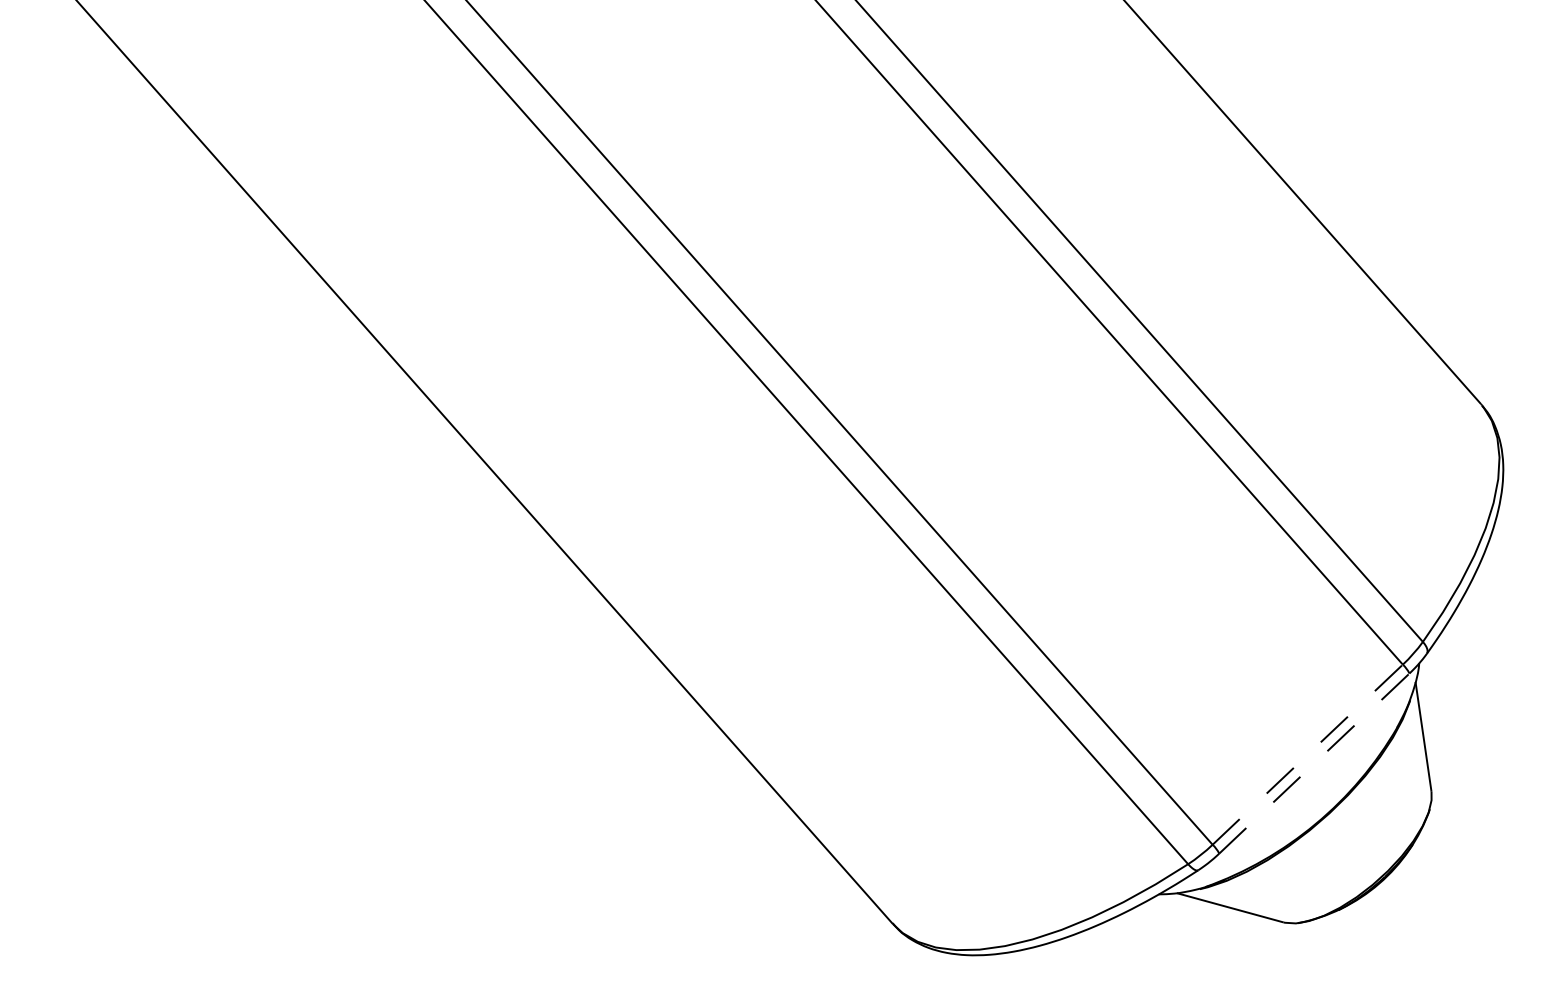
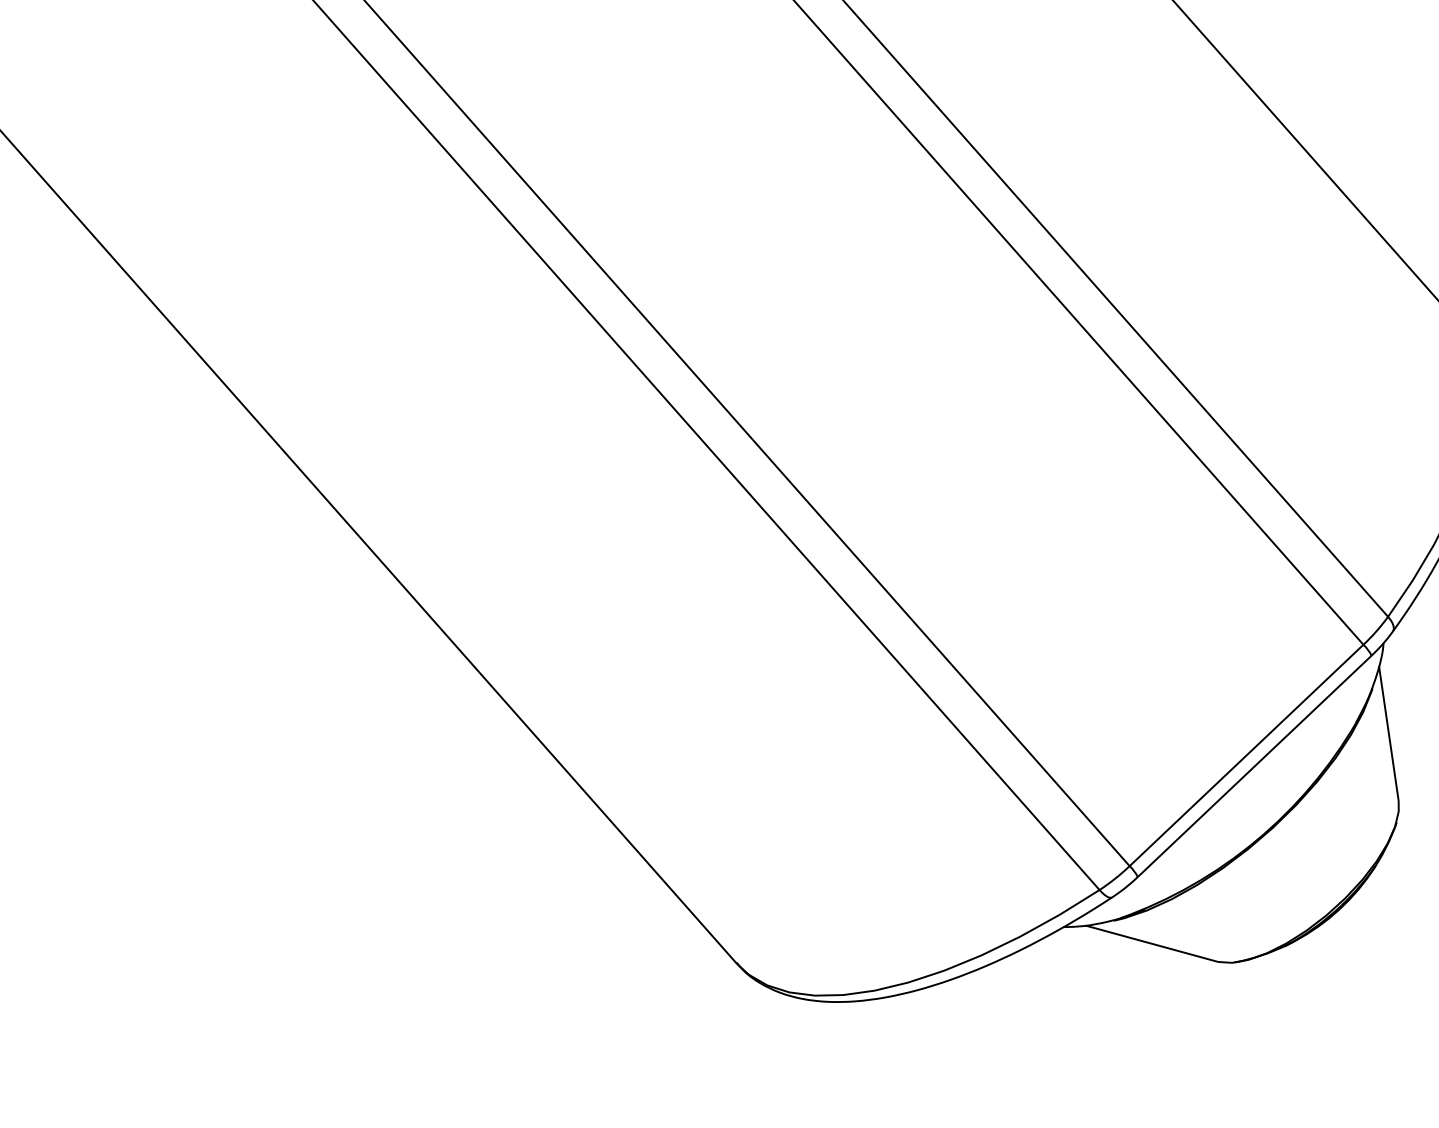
line: (1307, 754) -> (1246, 755), dashed -> solid
line: (1314, 763) -> (1254, 766), dashed -> solid

